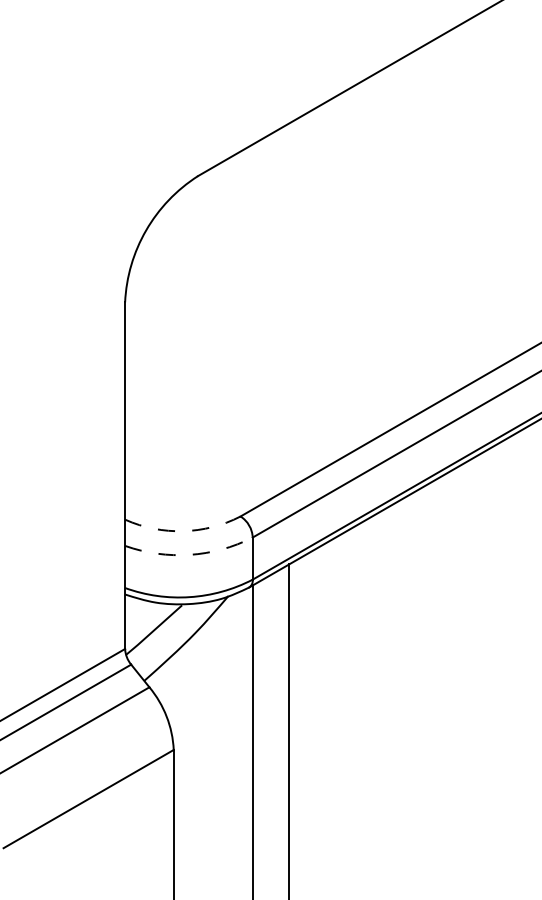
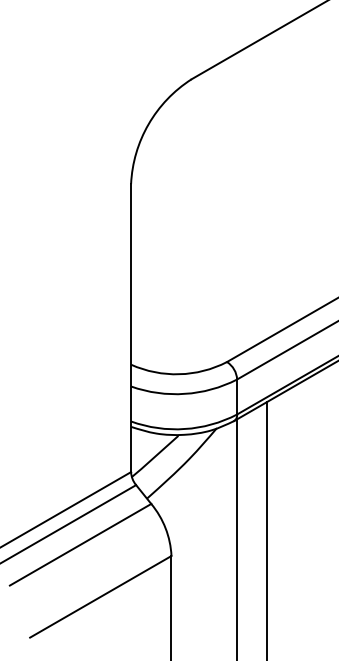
arc: (183, 531) -> (179, 374), dashed -> solid
arc: (189, 554) -> (184, 393), dashed -> solid

